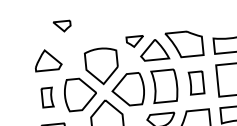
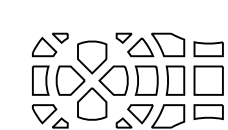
part: (62, 25) -> (60, 37), moved
part: (196, 82) -> (175, 80), size x1.43
part: (47, 97) -> (40, 80), size x1.67

